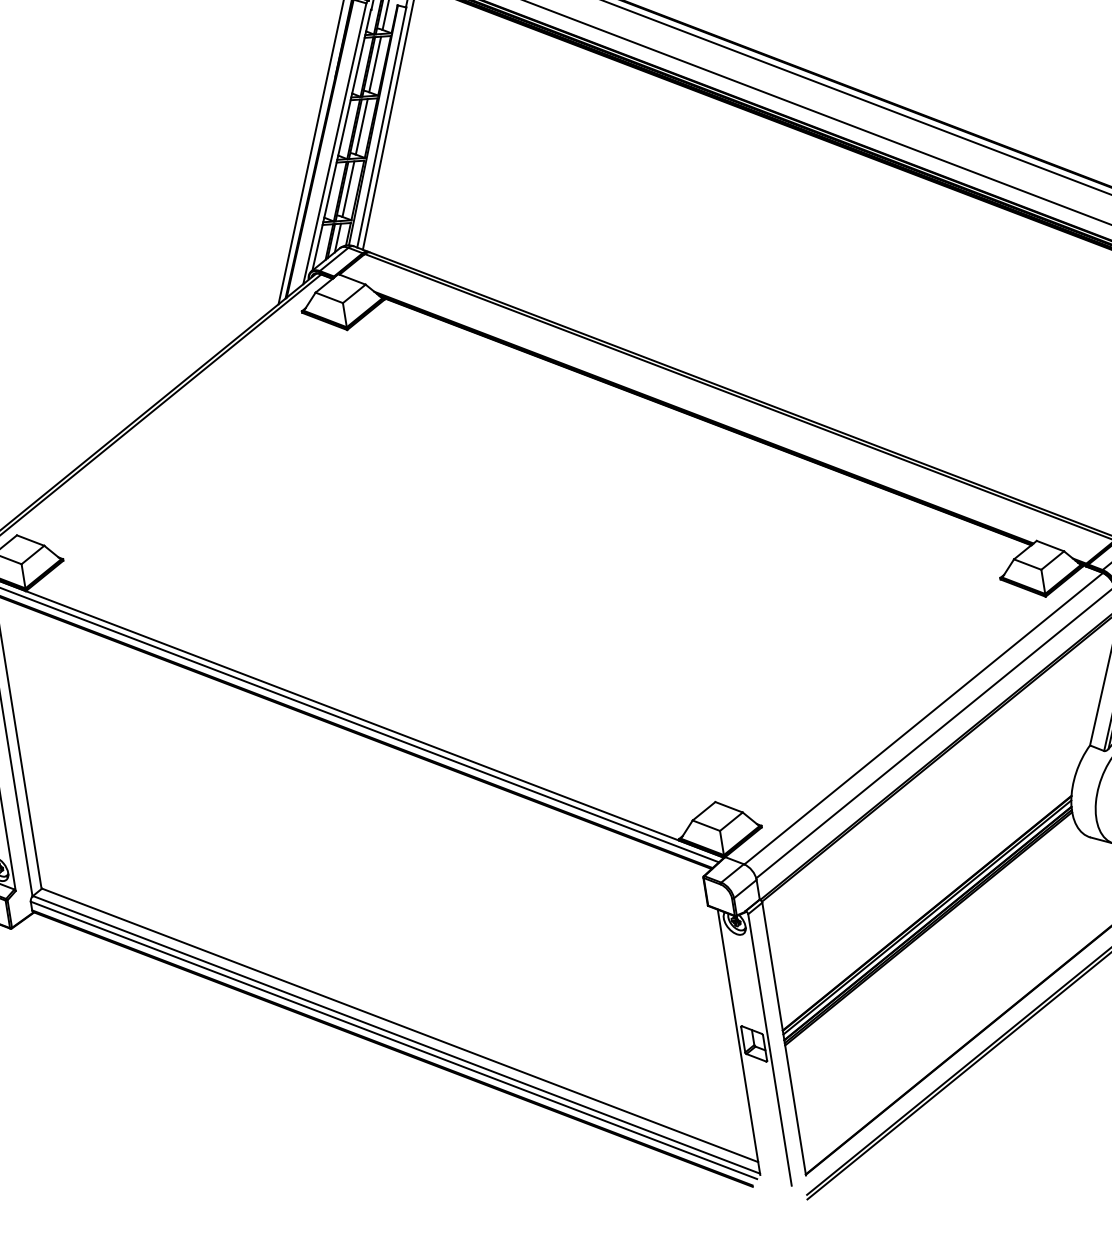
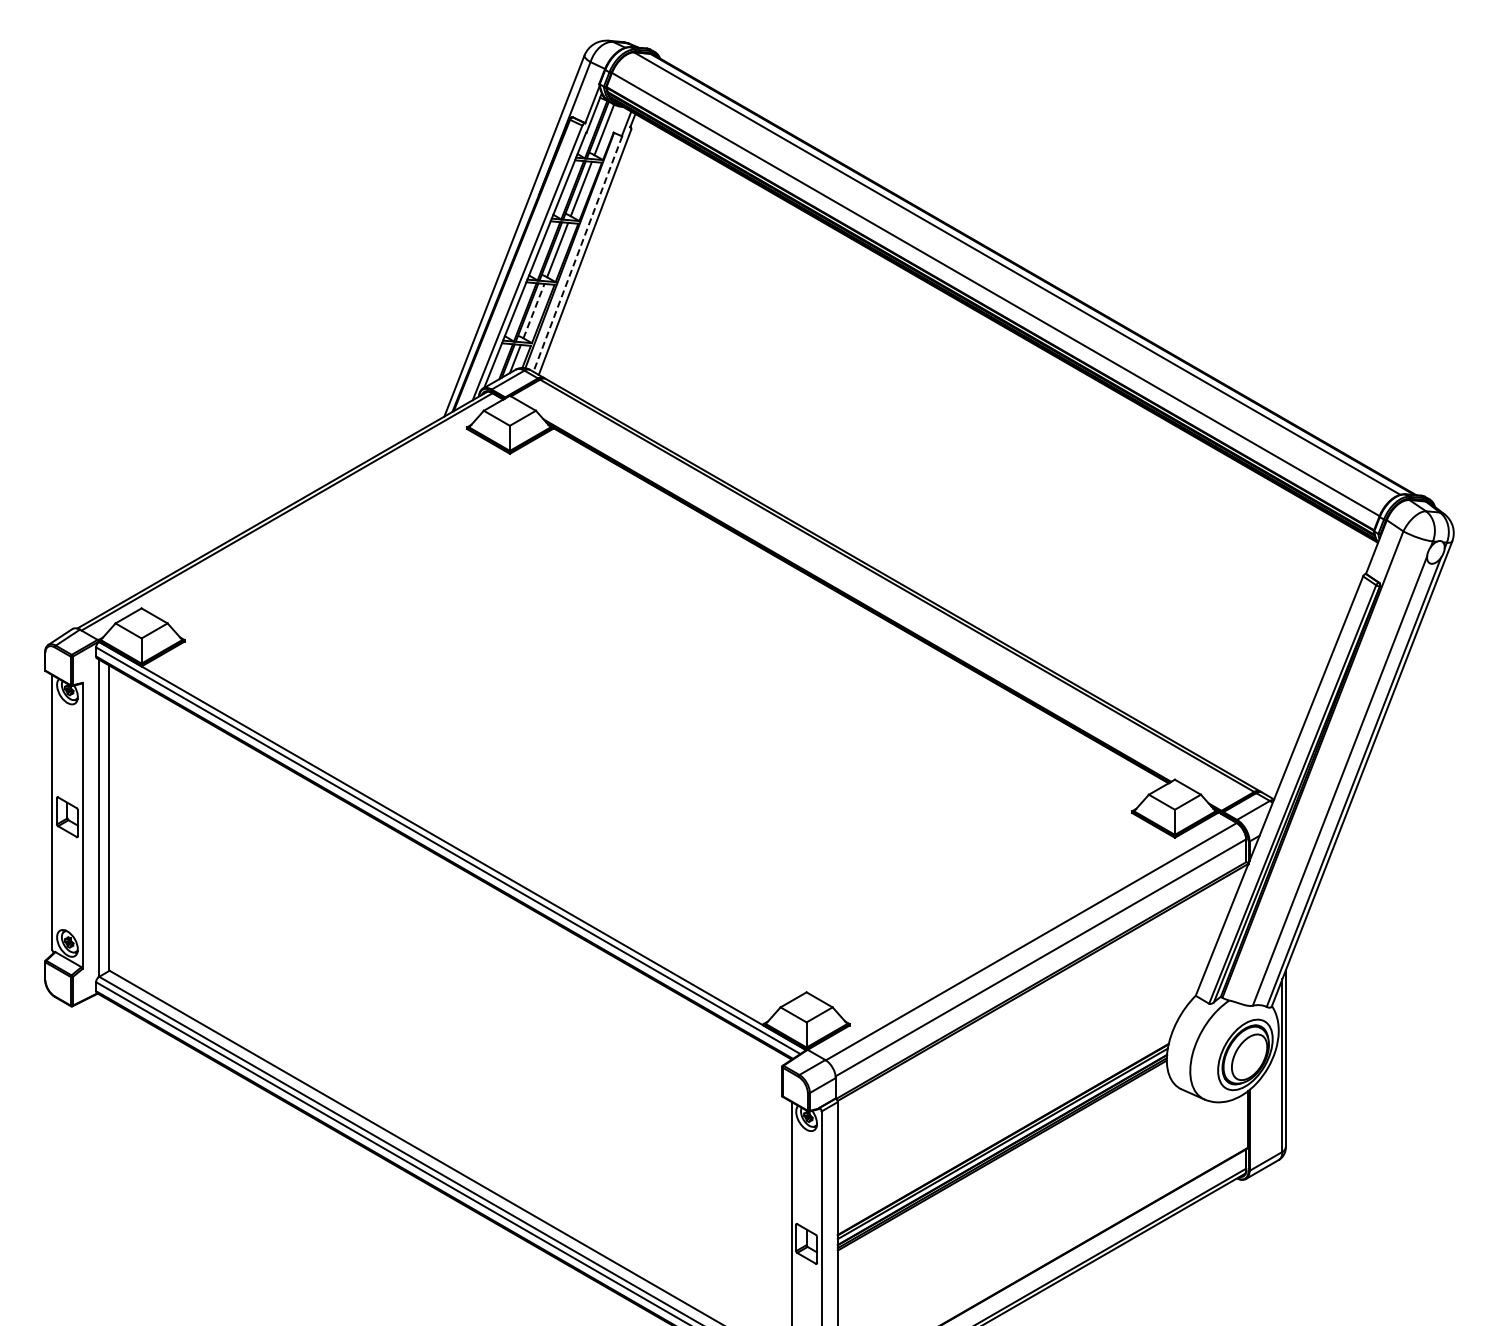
line: (381, 128) -> (577, 254), solid -> dashed
line: (348, 188) -> (534, 310), solid -> dashed

